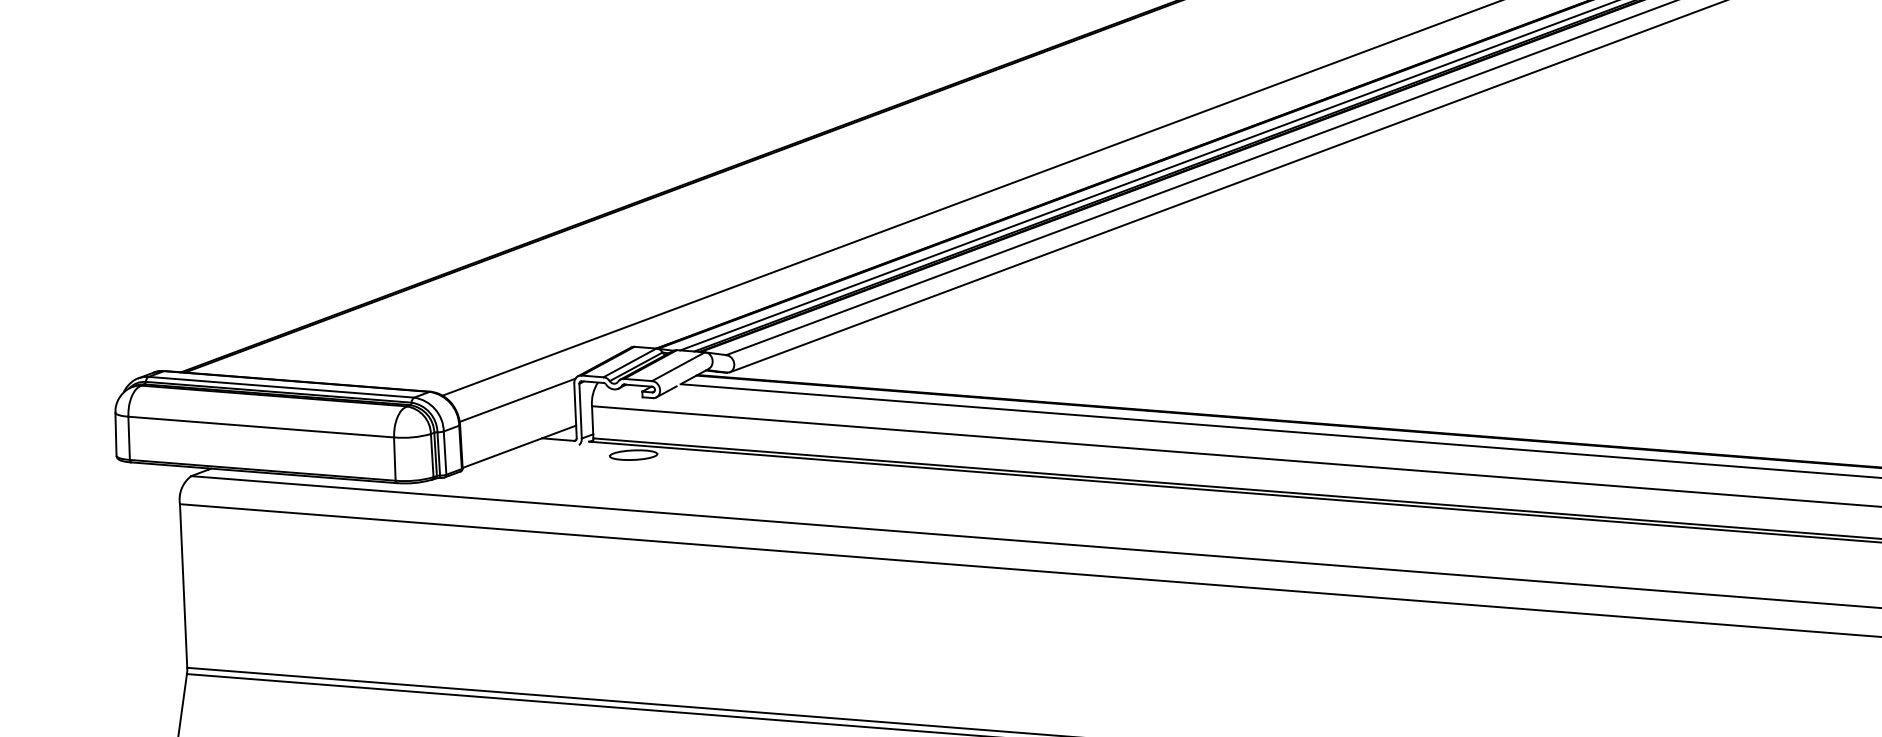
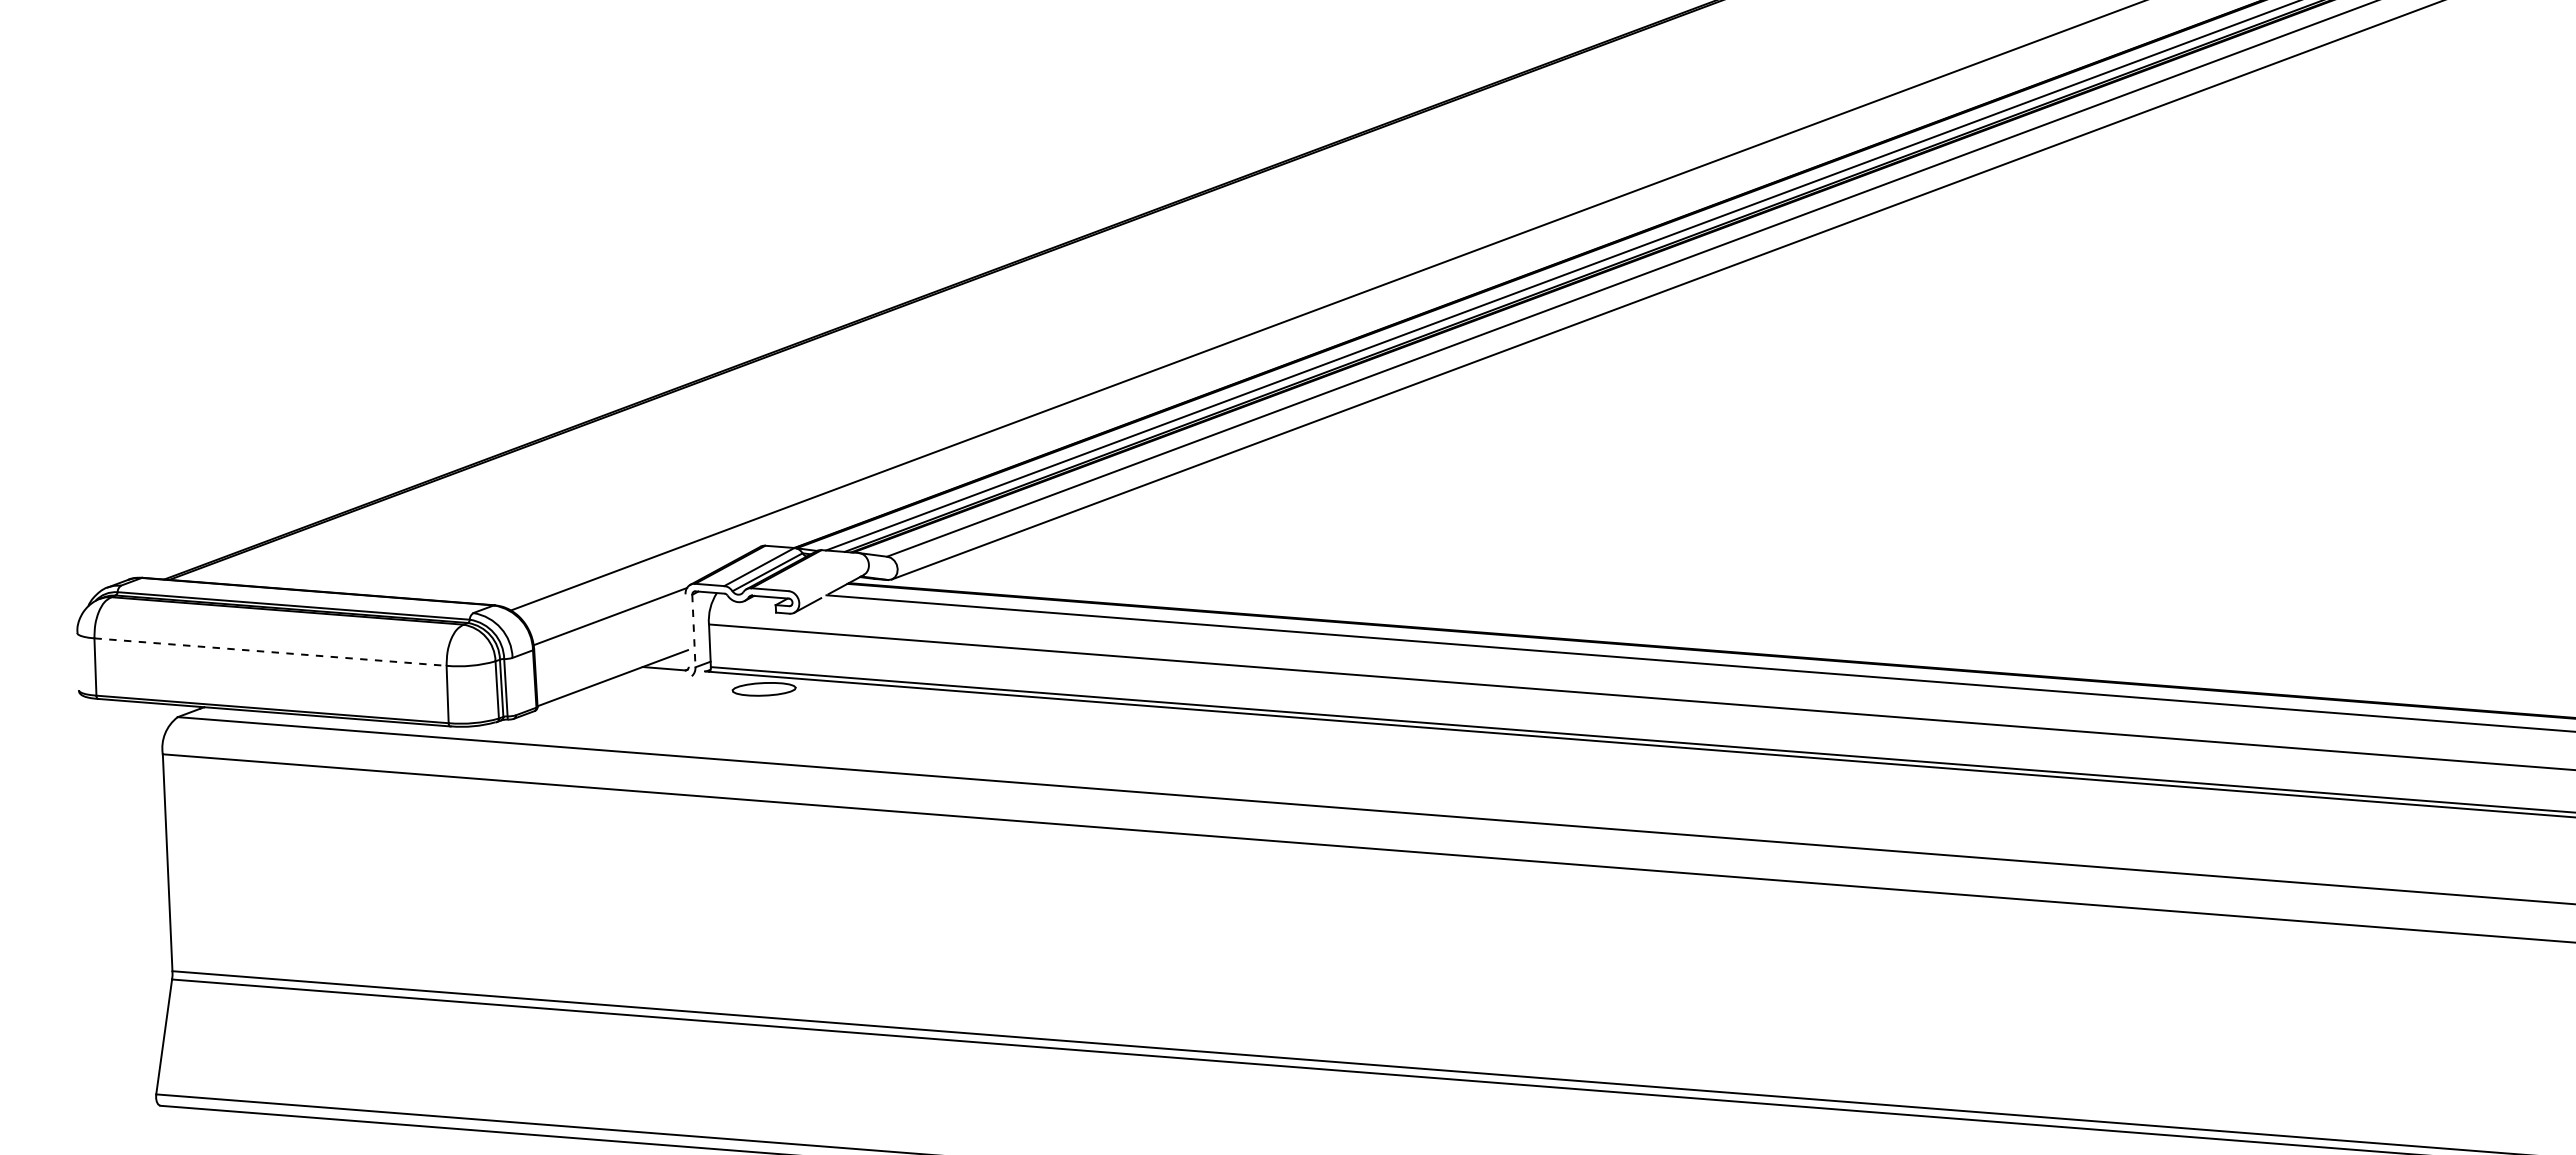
line: (678, 367) -> (823, 572), removed
line: (281, 387) -> (297, 599), removed
line: (575, 410) -> (686, 630), removed
line: (580, 411) -> (693, 631), solid -> dashed
line: (261, 427) -> (270, 652), solid -> dashed
line: (115, 434) -> (77, 661), removed
line: (444, 453) -> (513, 686), removed

